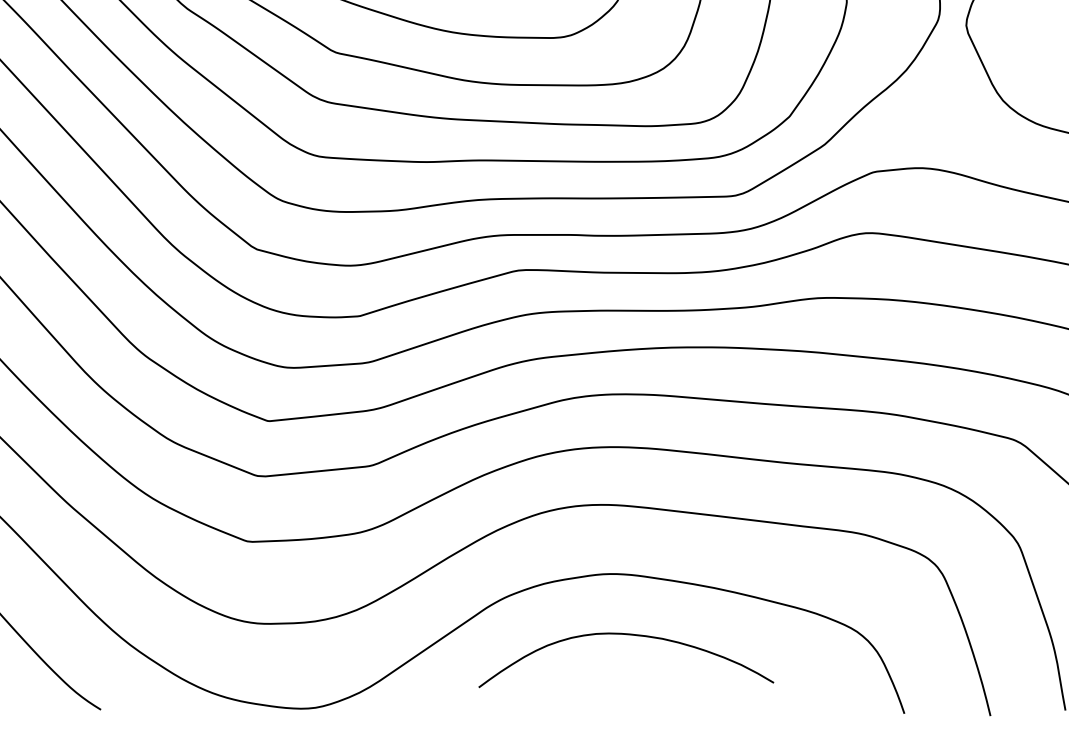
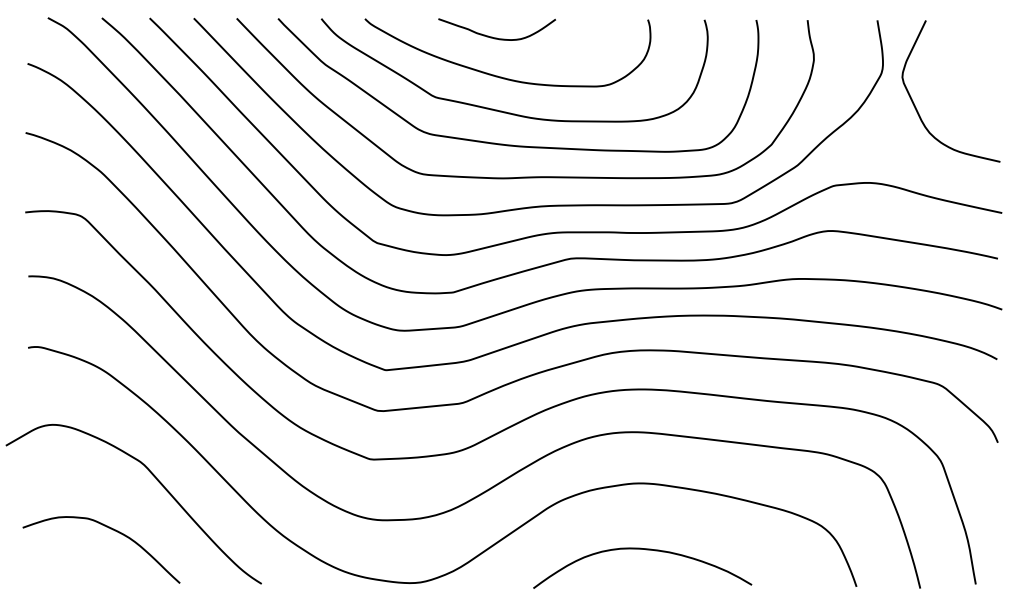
curve: (631, 636) -> (646, 550), moved

